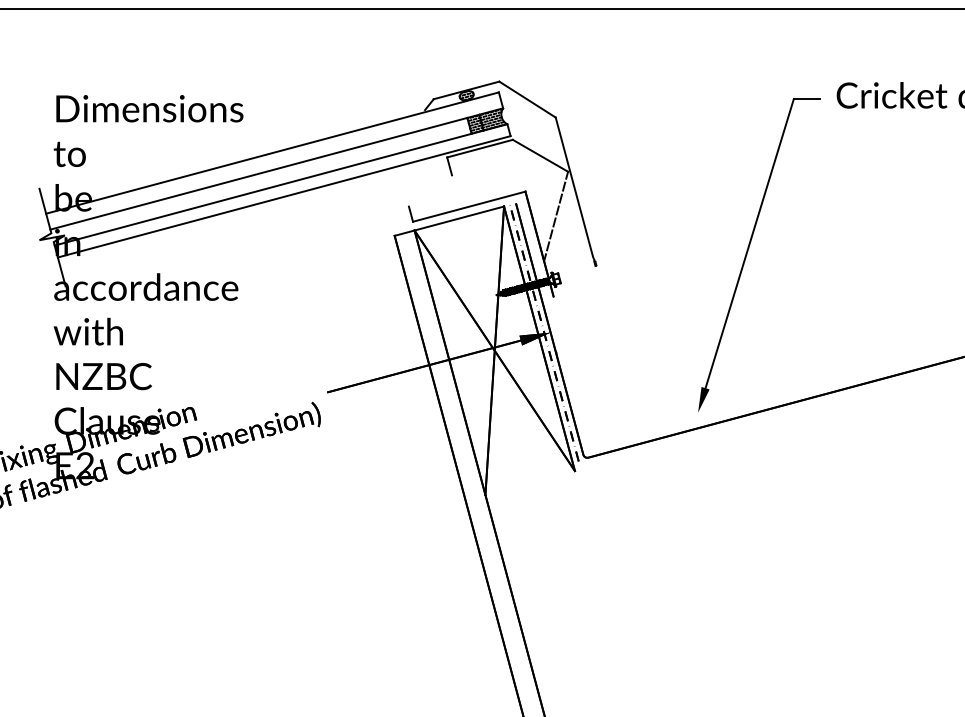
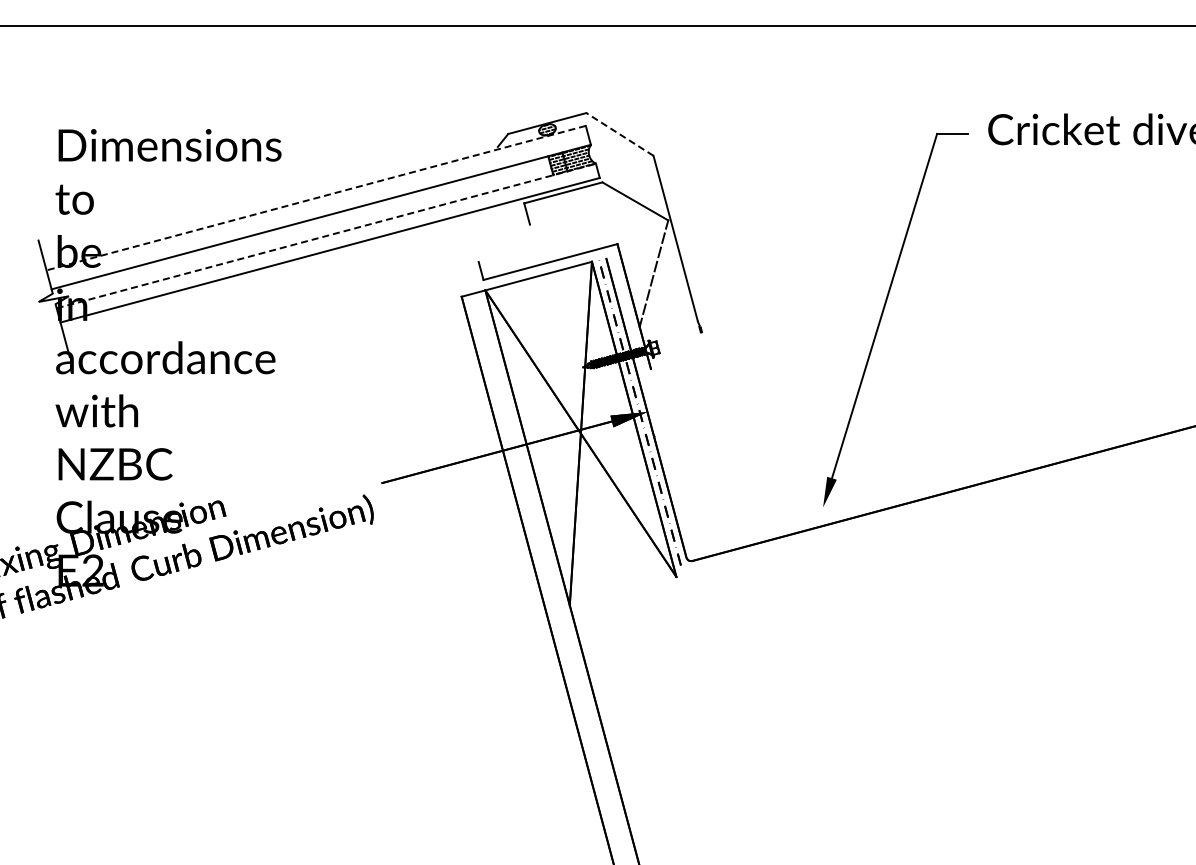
line: (527, 99) -> (619, 134), solid -> dashed
line: (271, 153) -> (315, 198), solid -> dashed
line: (281, 184) -> (326, 235), solid -> dashed

